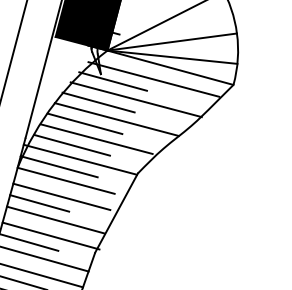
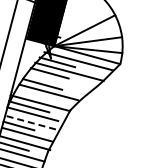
line: (115, 118) -> (58, 81), removed
line: (71, 145) -> (35, 95), removed
line: (61, 196) -> (30, 122), solid -> dashed

